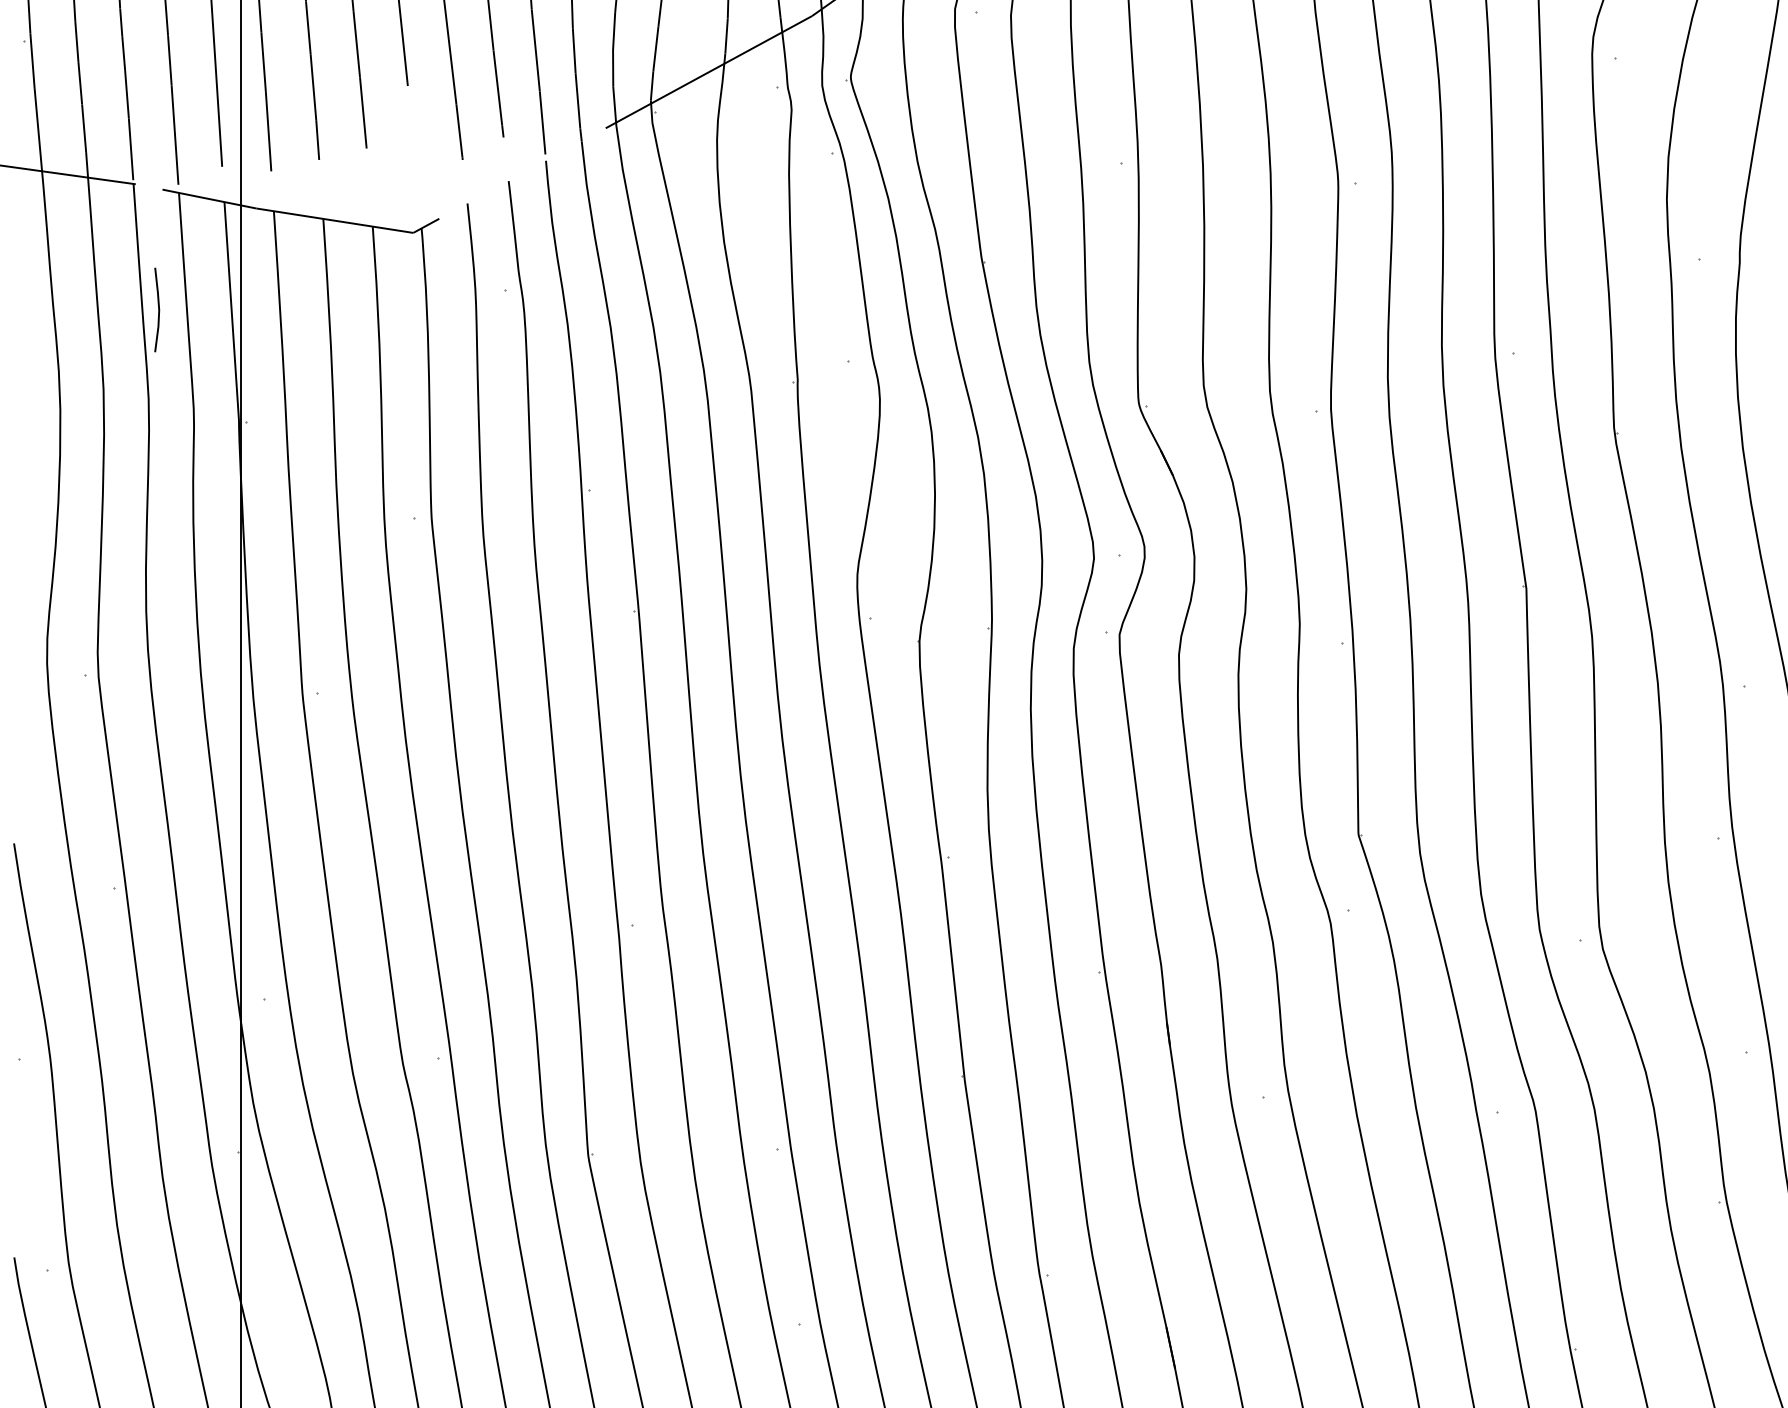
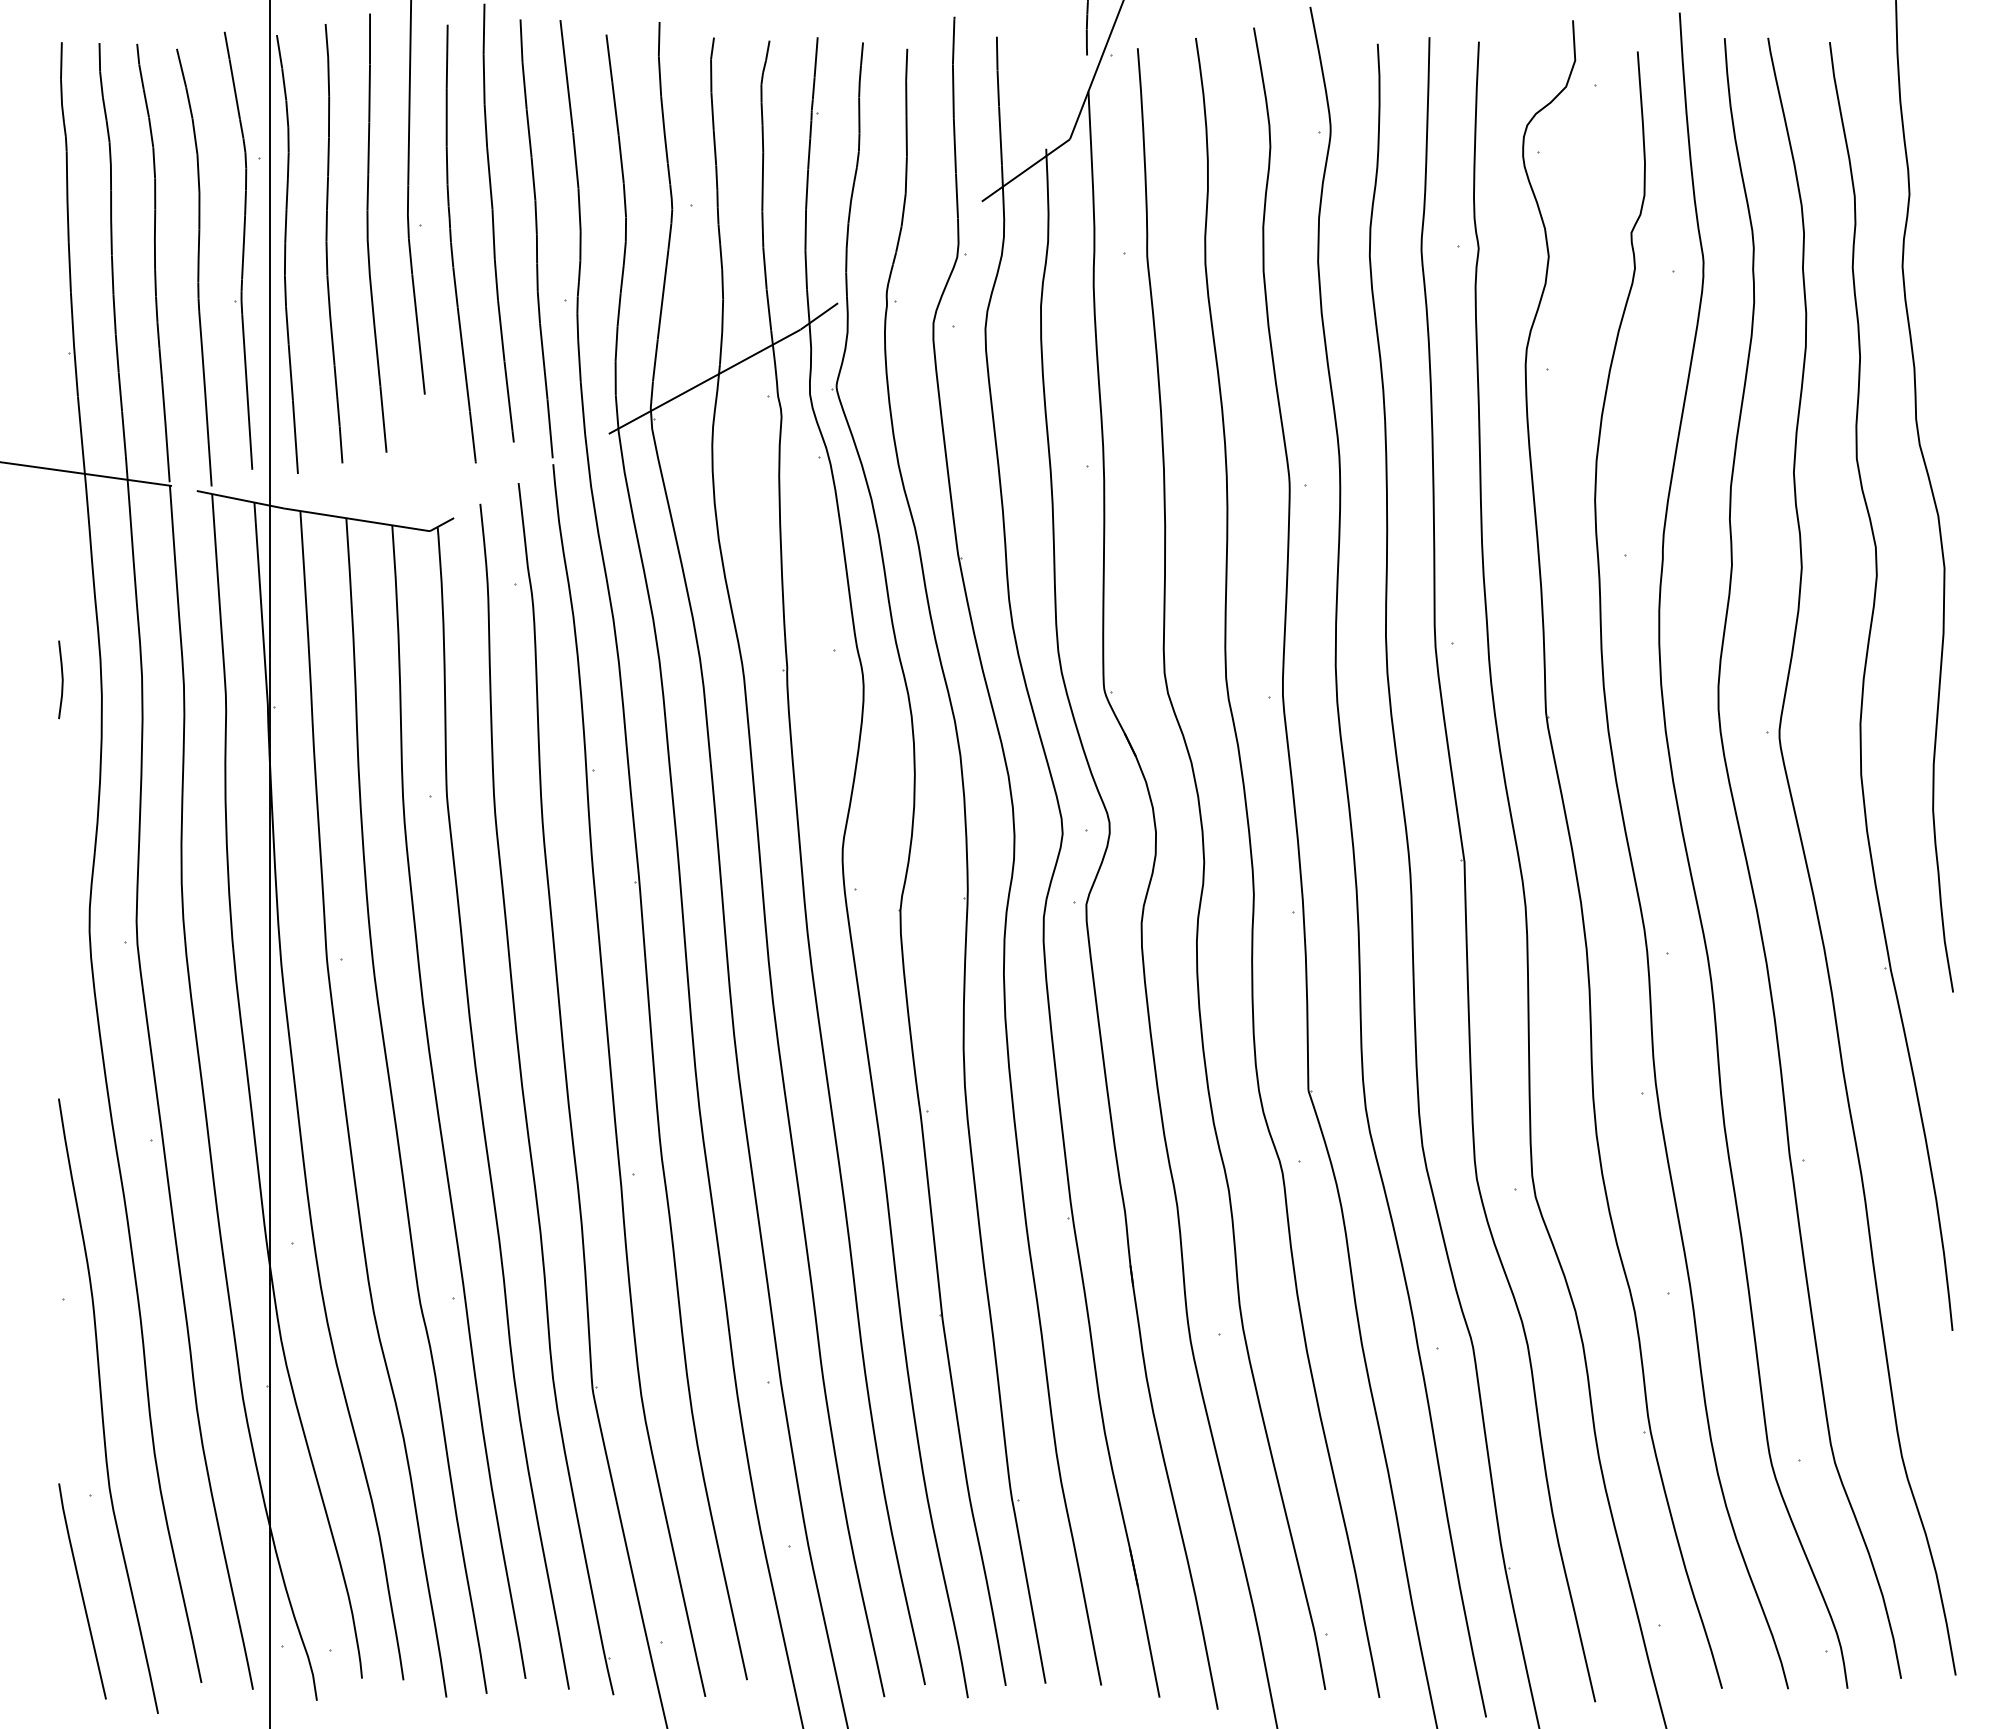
line: (157, 309) -> (61, 679), moved

